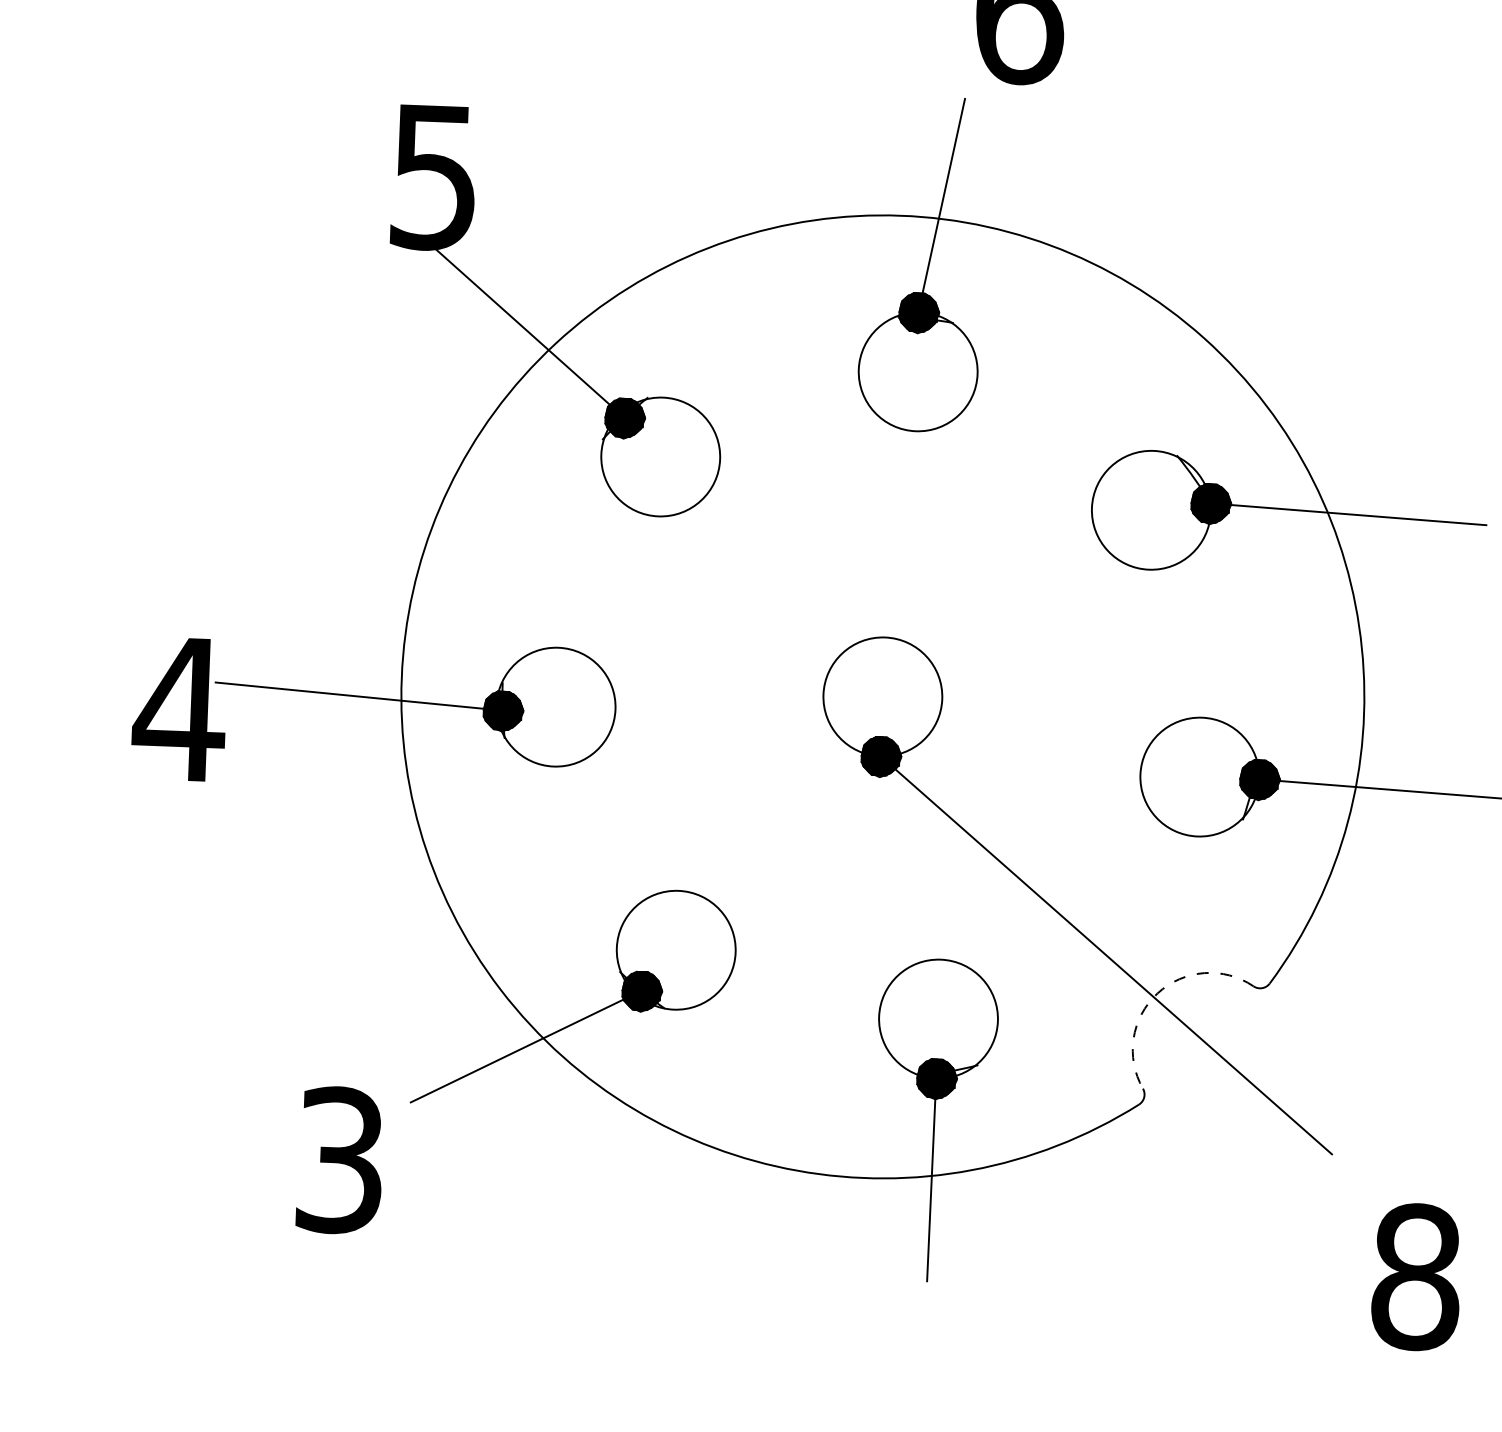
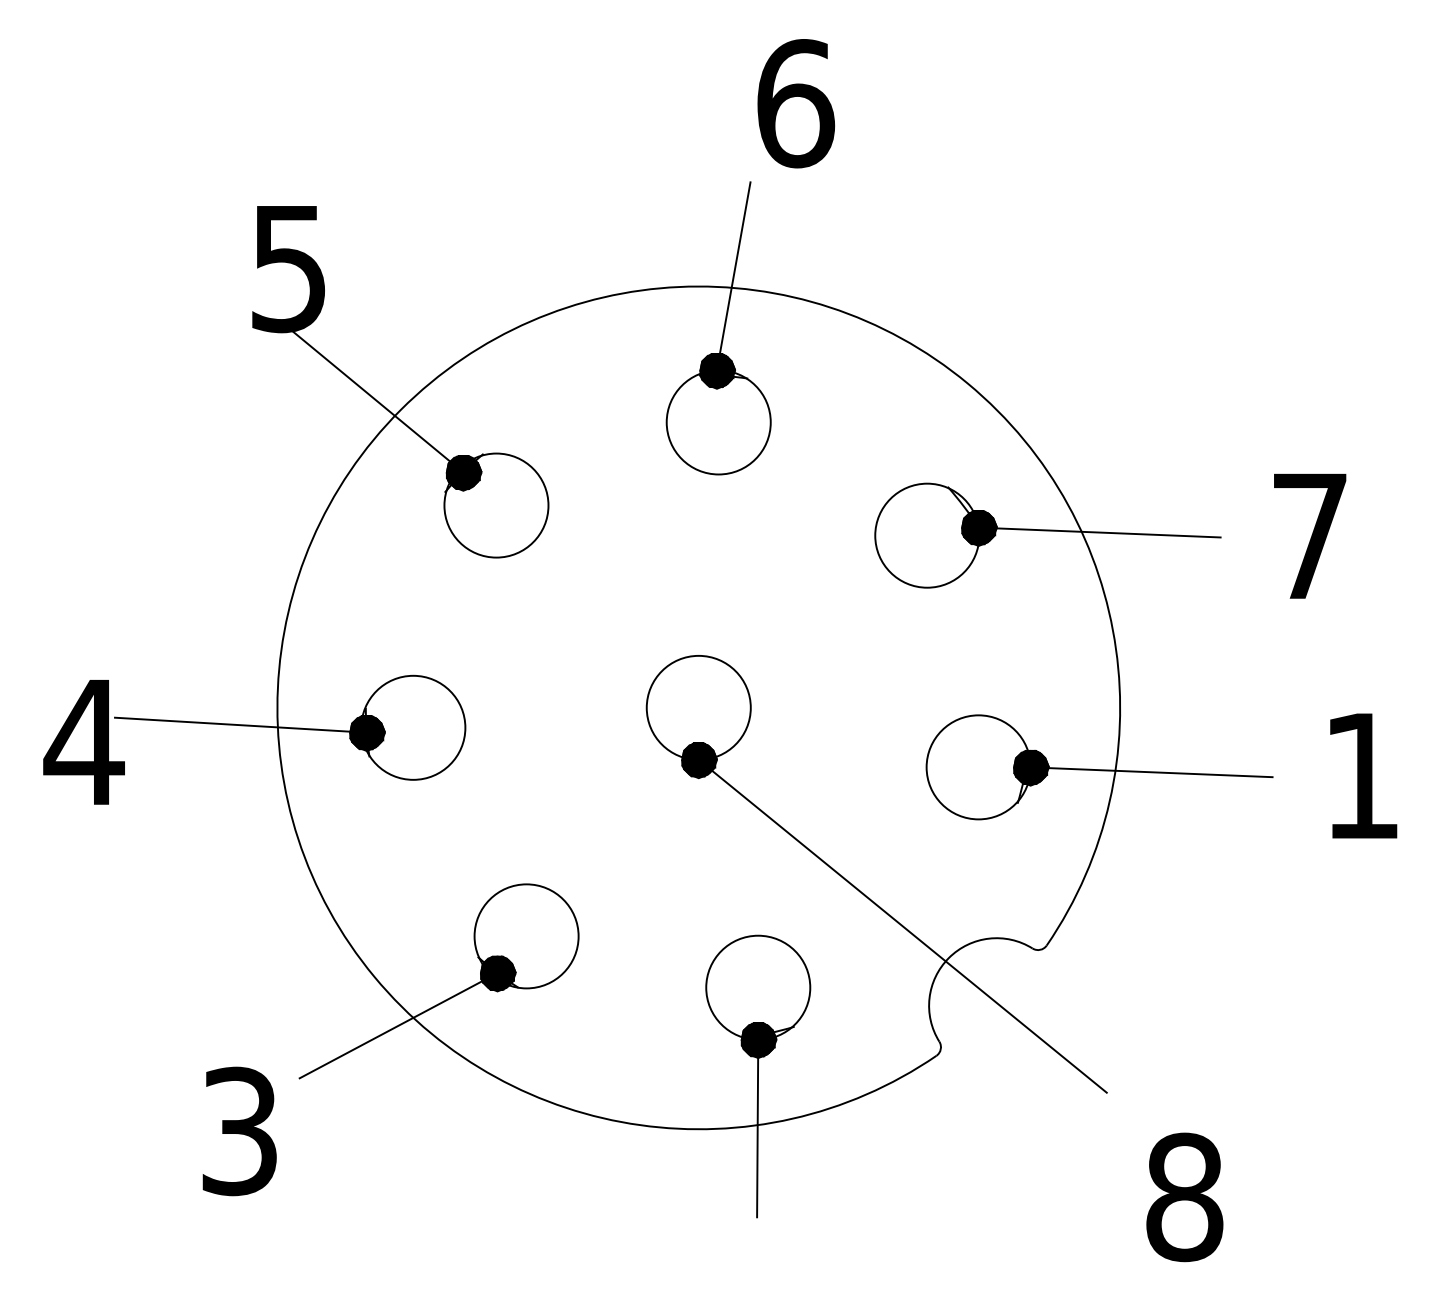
arc: (1157, 994) -> (948, 958), dashed -> solid

